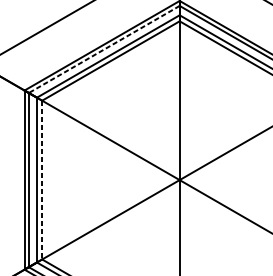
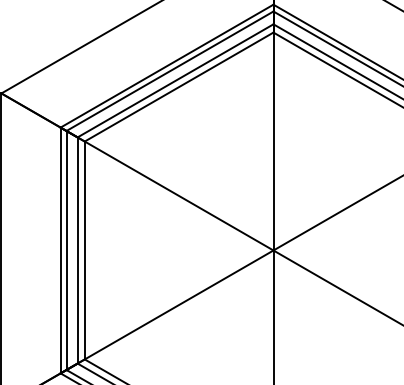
line: (103, 49) -> (169, 71), dashed -> solid
line: (41, 180) -> (84, 250), dashed -> solid

